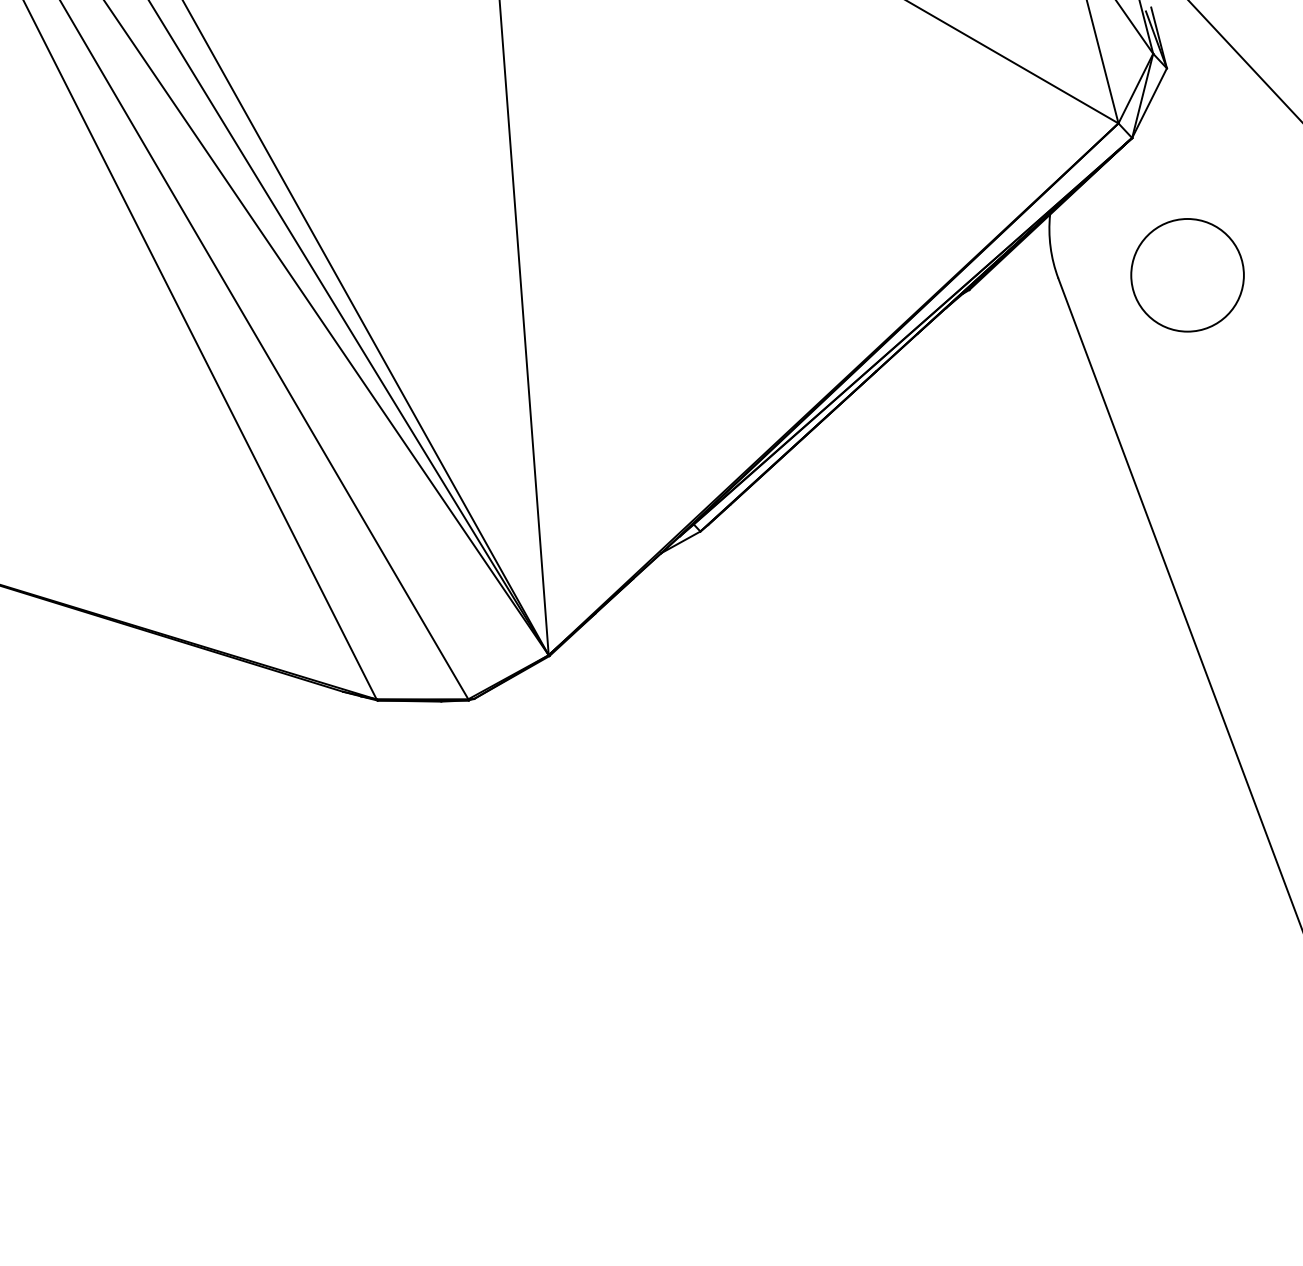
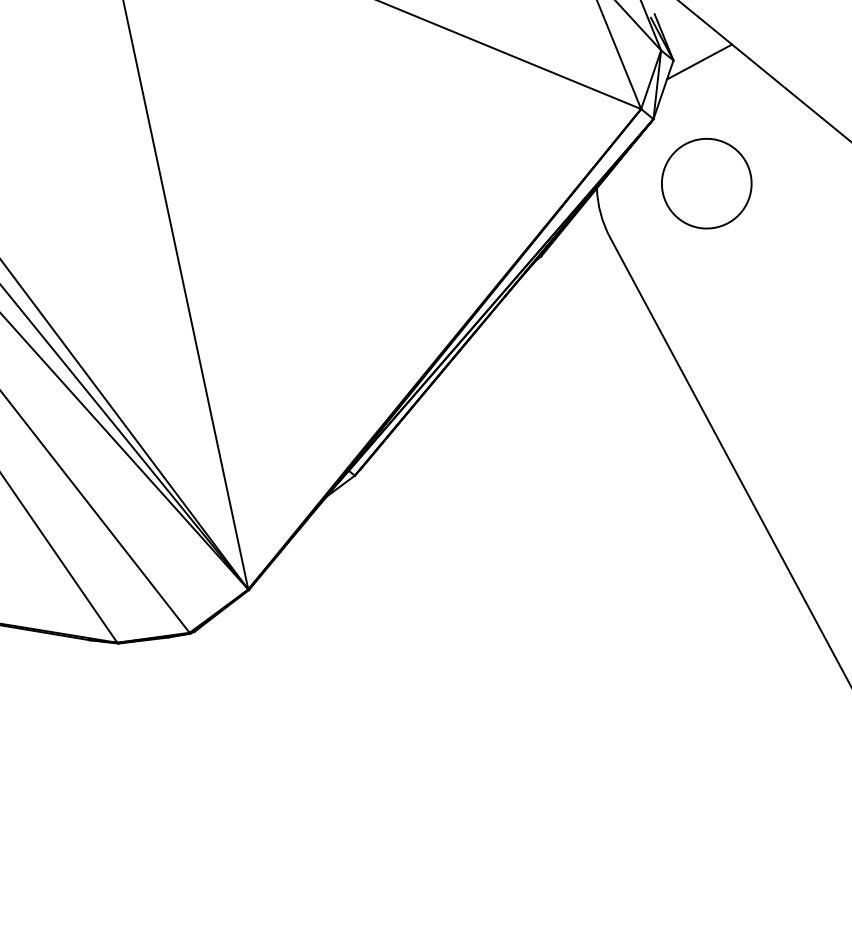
line: (1198, 74) -> (699, 61), added
circle: (1187, 275) -> (706, 183), moved

